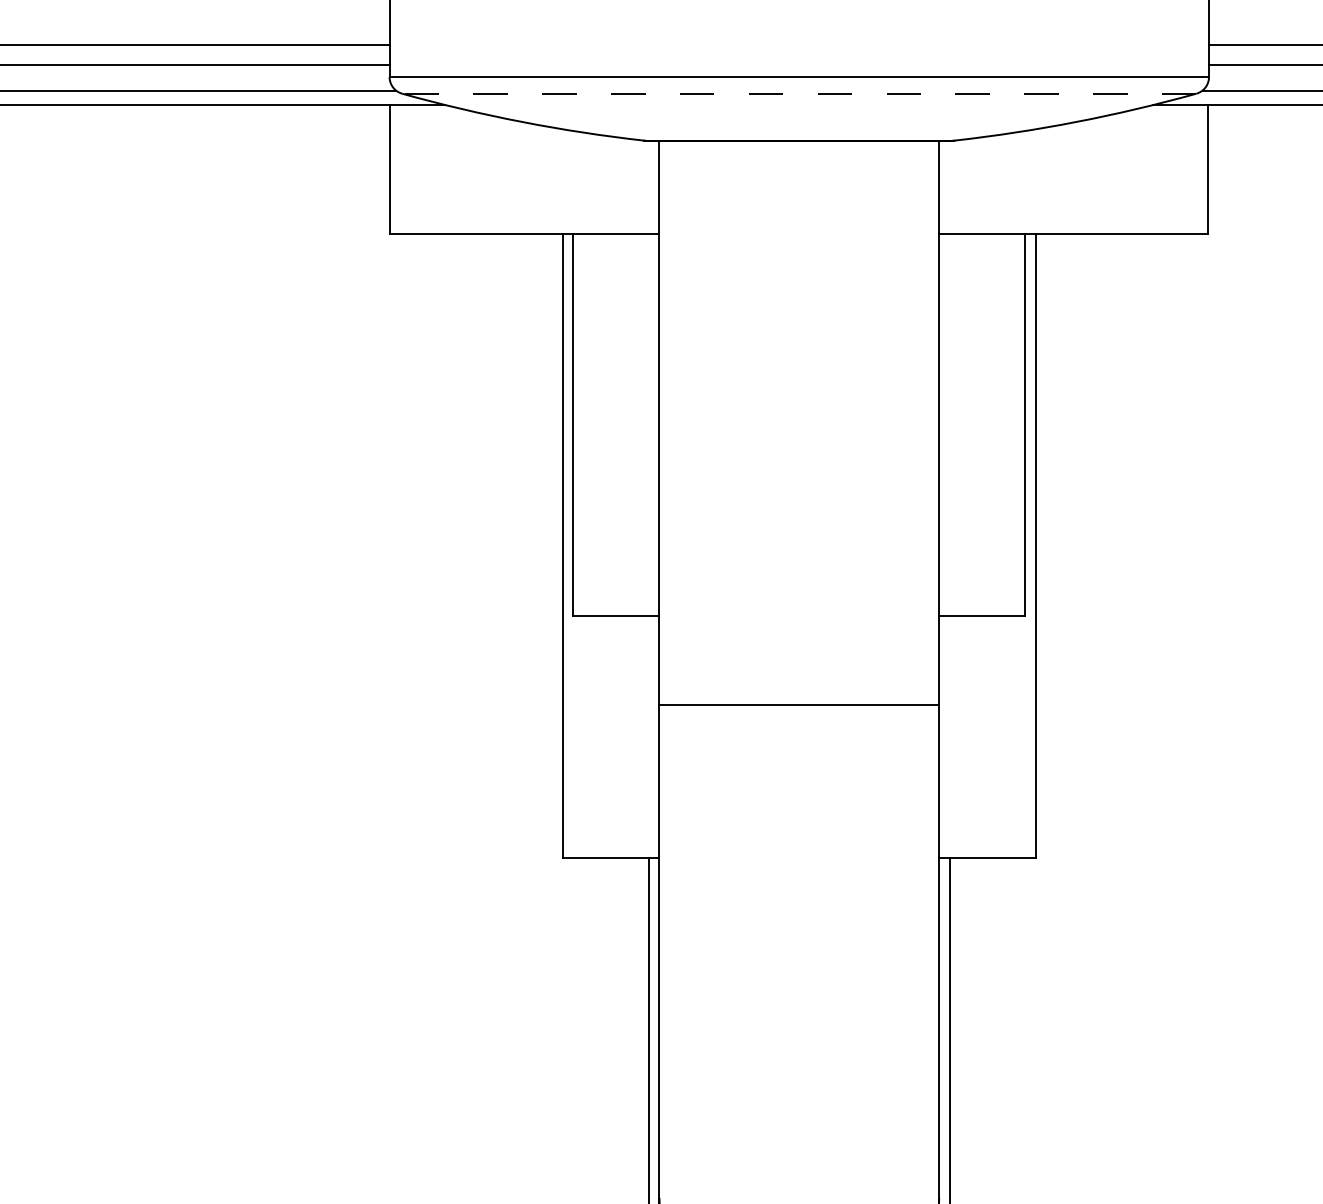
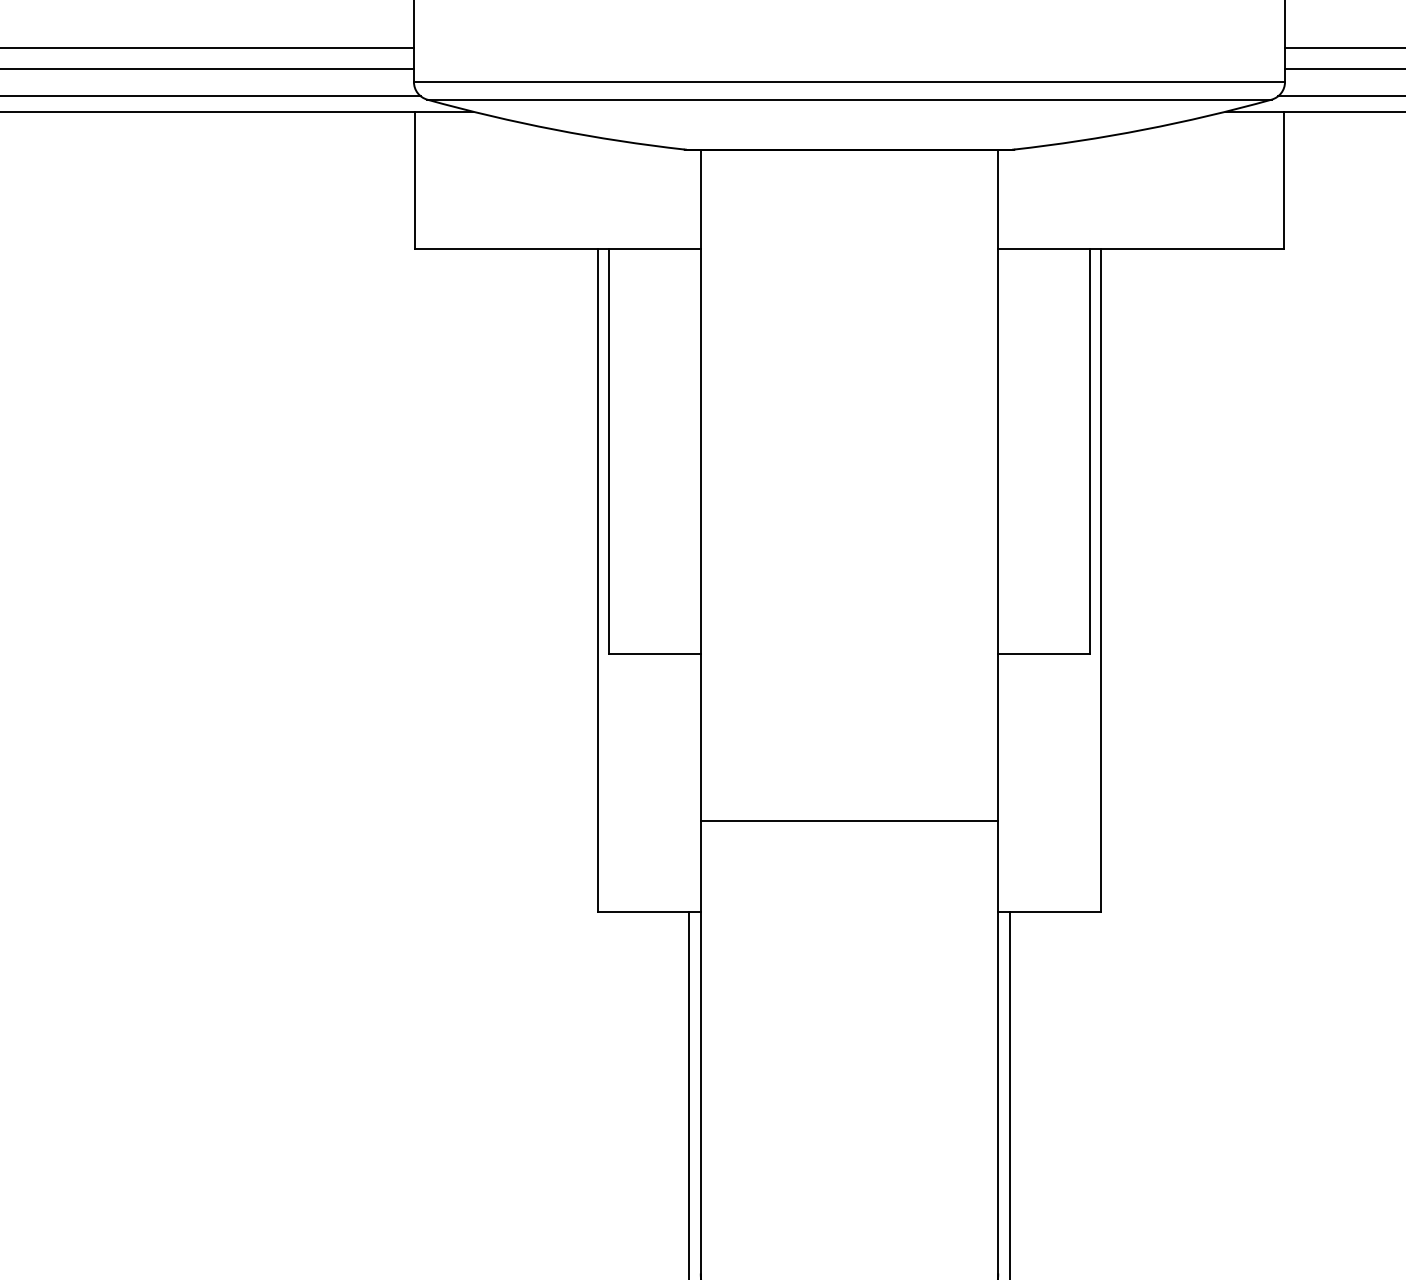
line: (798, 93) -> (848, 99), dashed -> solid
line: (799, 705) -> (849, 820), moved

